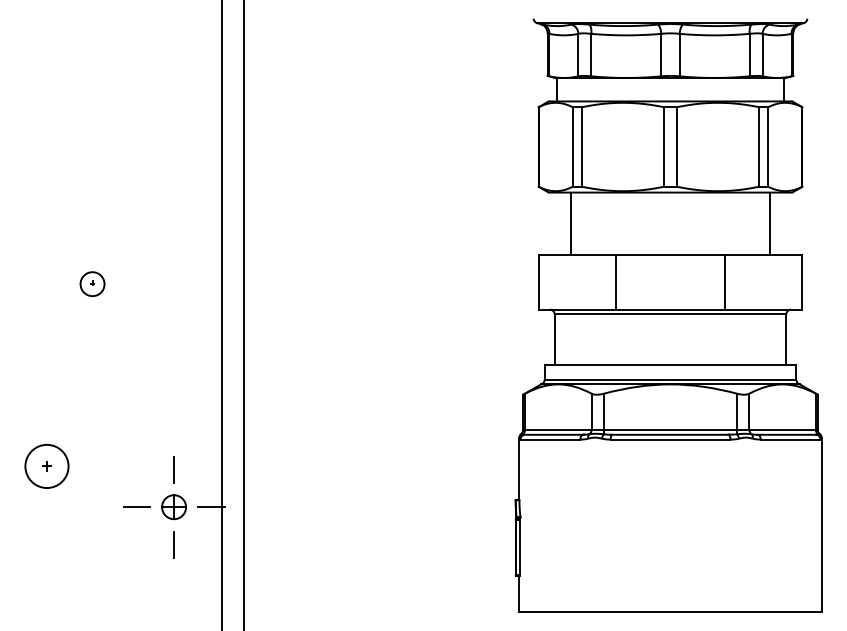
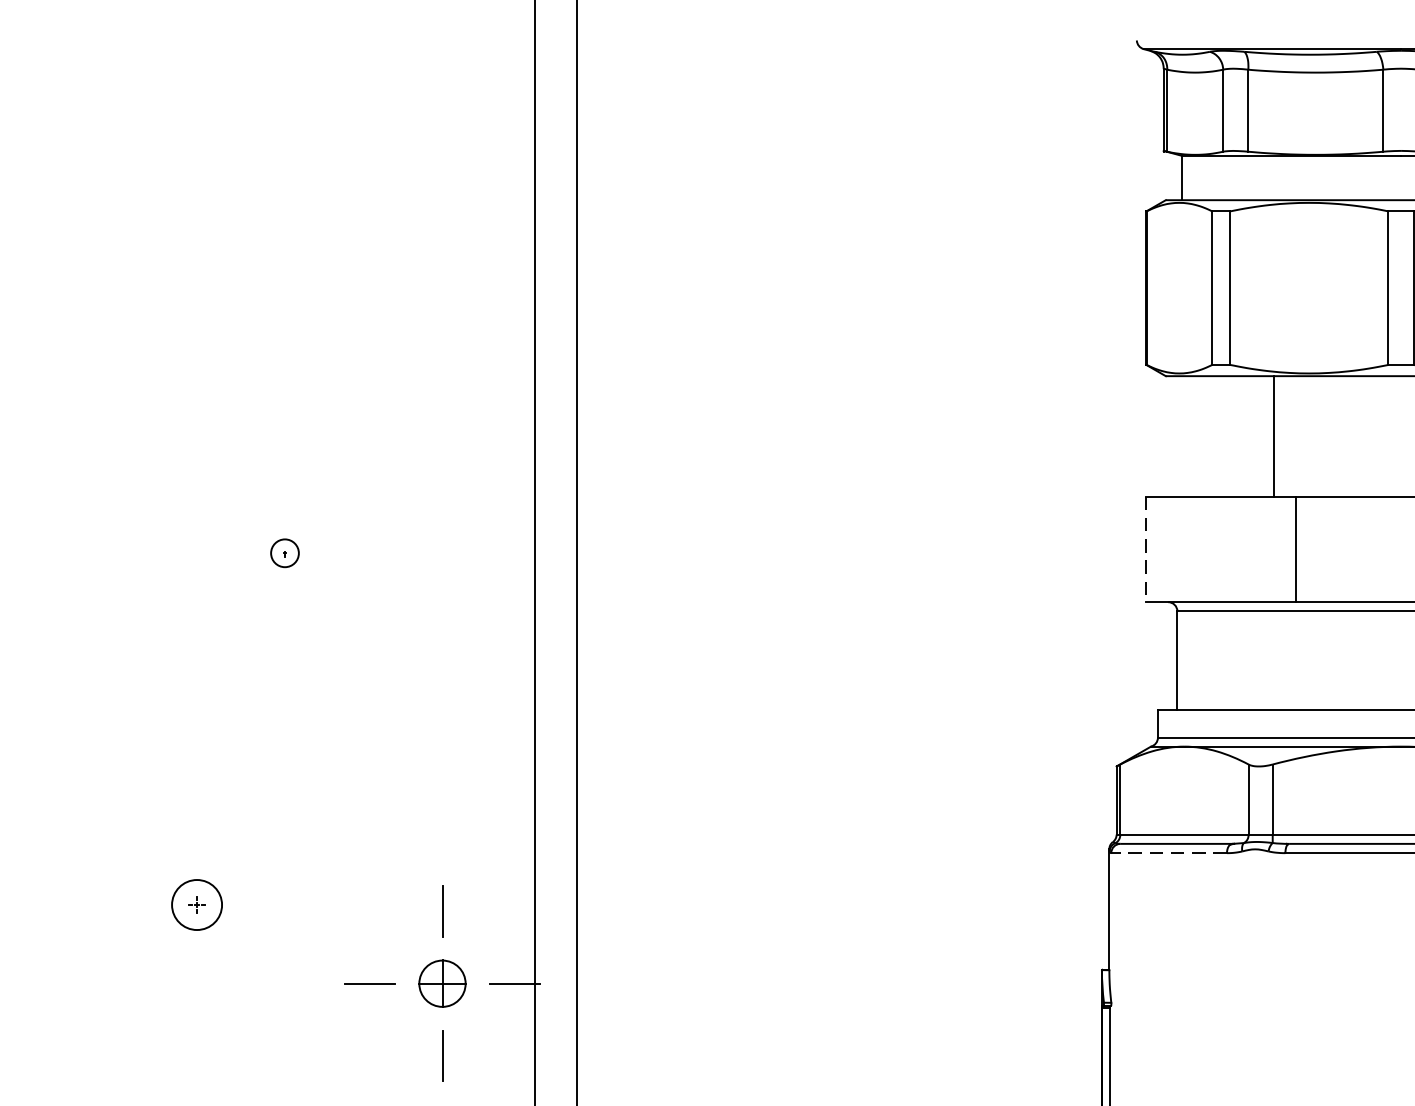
line: (570, 223) -> (1273, 435), moved
line: (538, 282) -> (1146, 549), solid -> dashed
part: (92, 284) -> (284, 553), size x0.6
line: (550, 439) -> (1169, 852), solid -> dashed
circle: (46, 466) -> (196, 905), size x0.6

